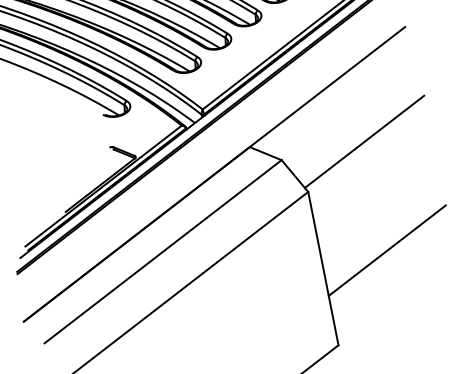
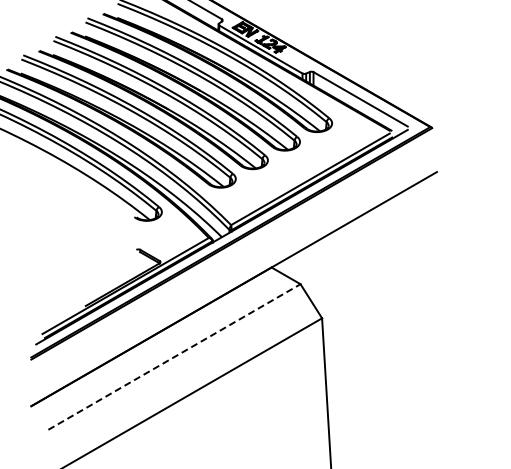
line: (364, 142) -> (382, 277), removed
line: (387, 251) -> (390, 385), removed
line: (163, 252) -> (174, 357), solid -> dashed

